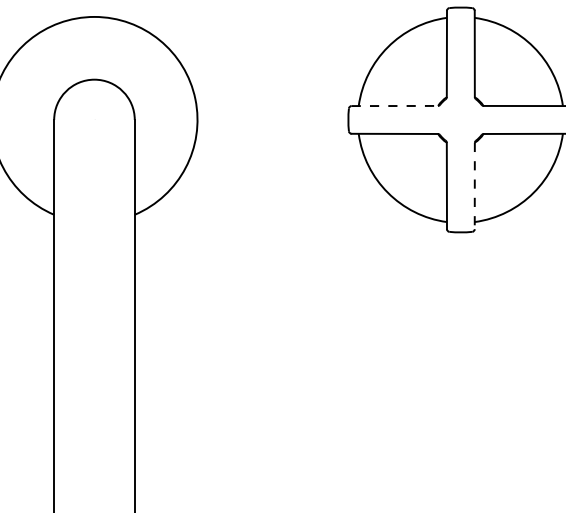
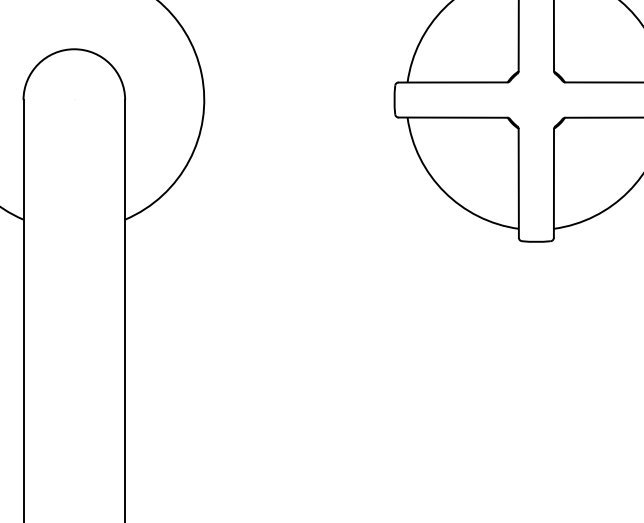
line: (395, 106) -> (453, 83), dashed -> solid
line: (474, 186) -> (553, 183), dashed -> solid

